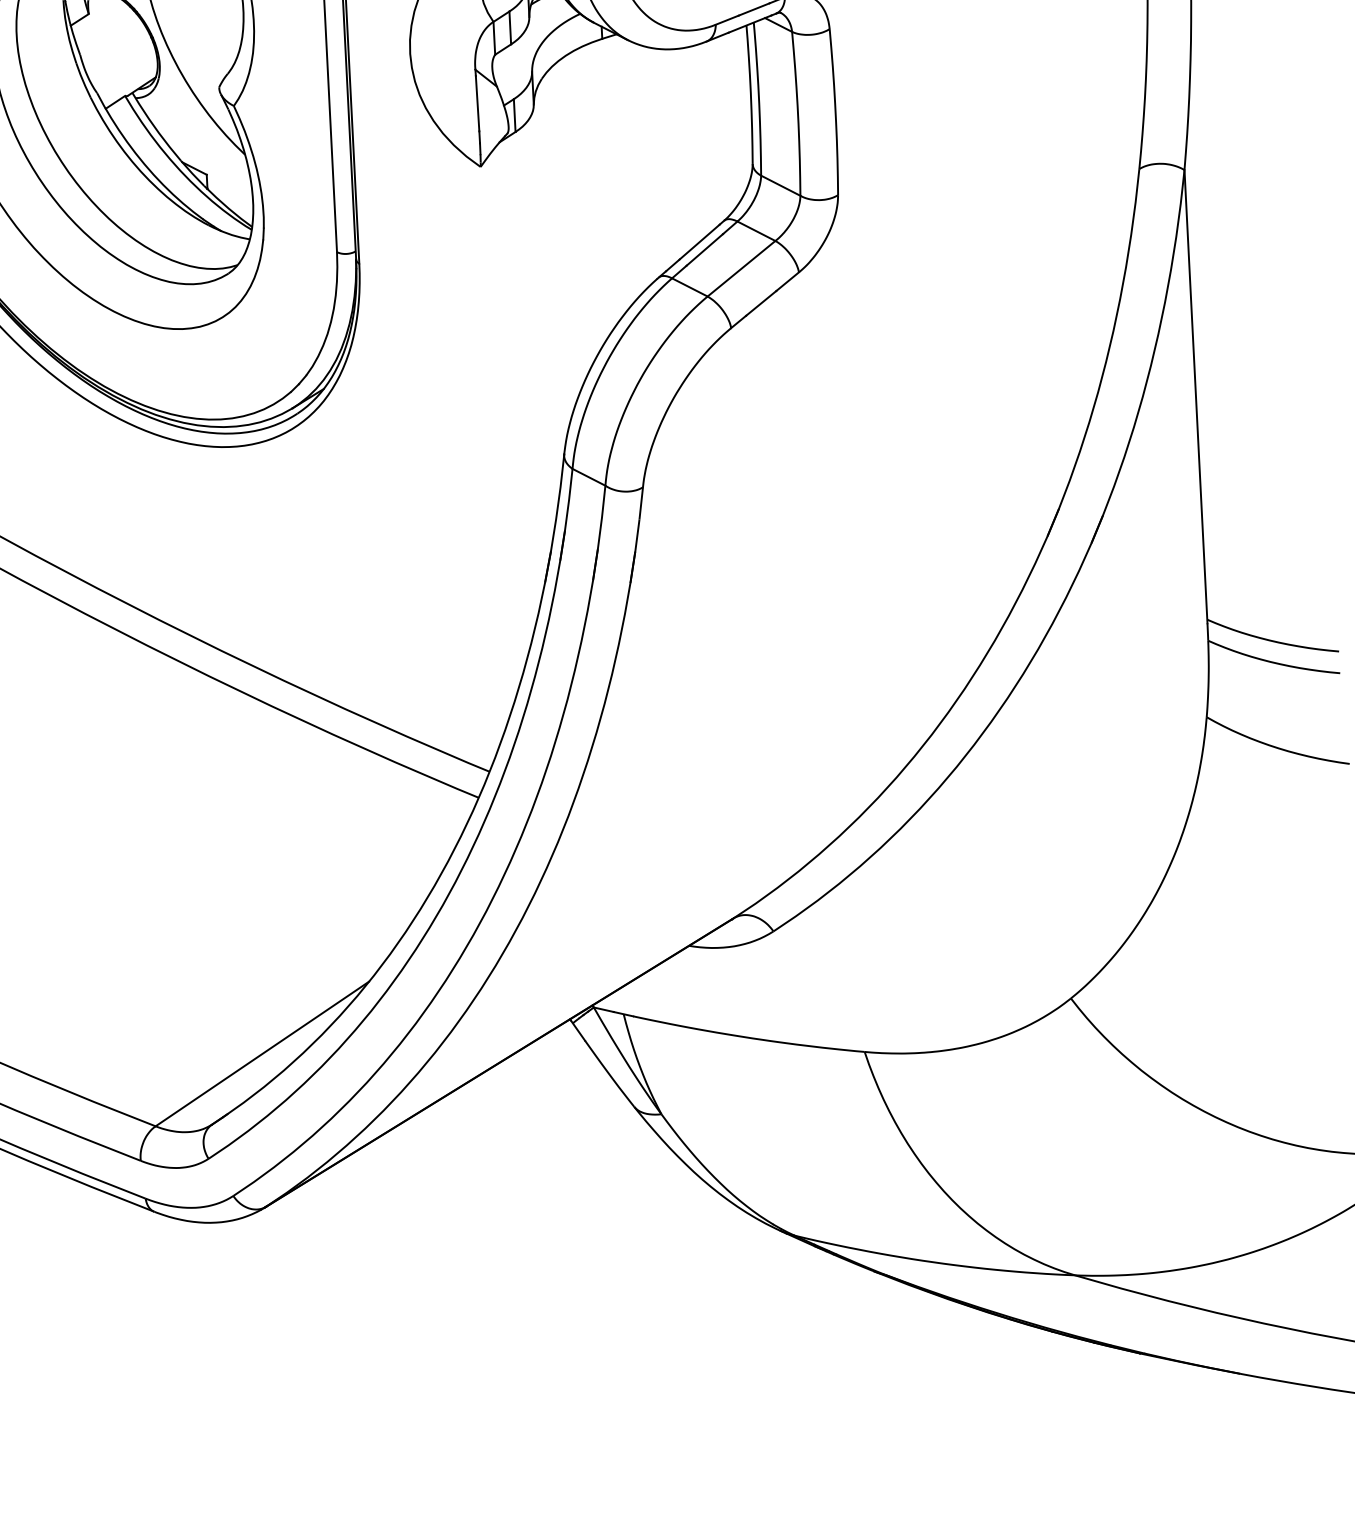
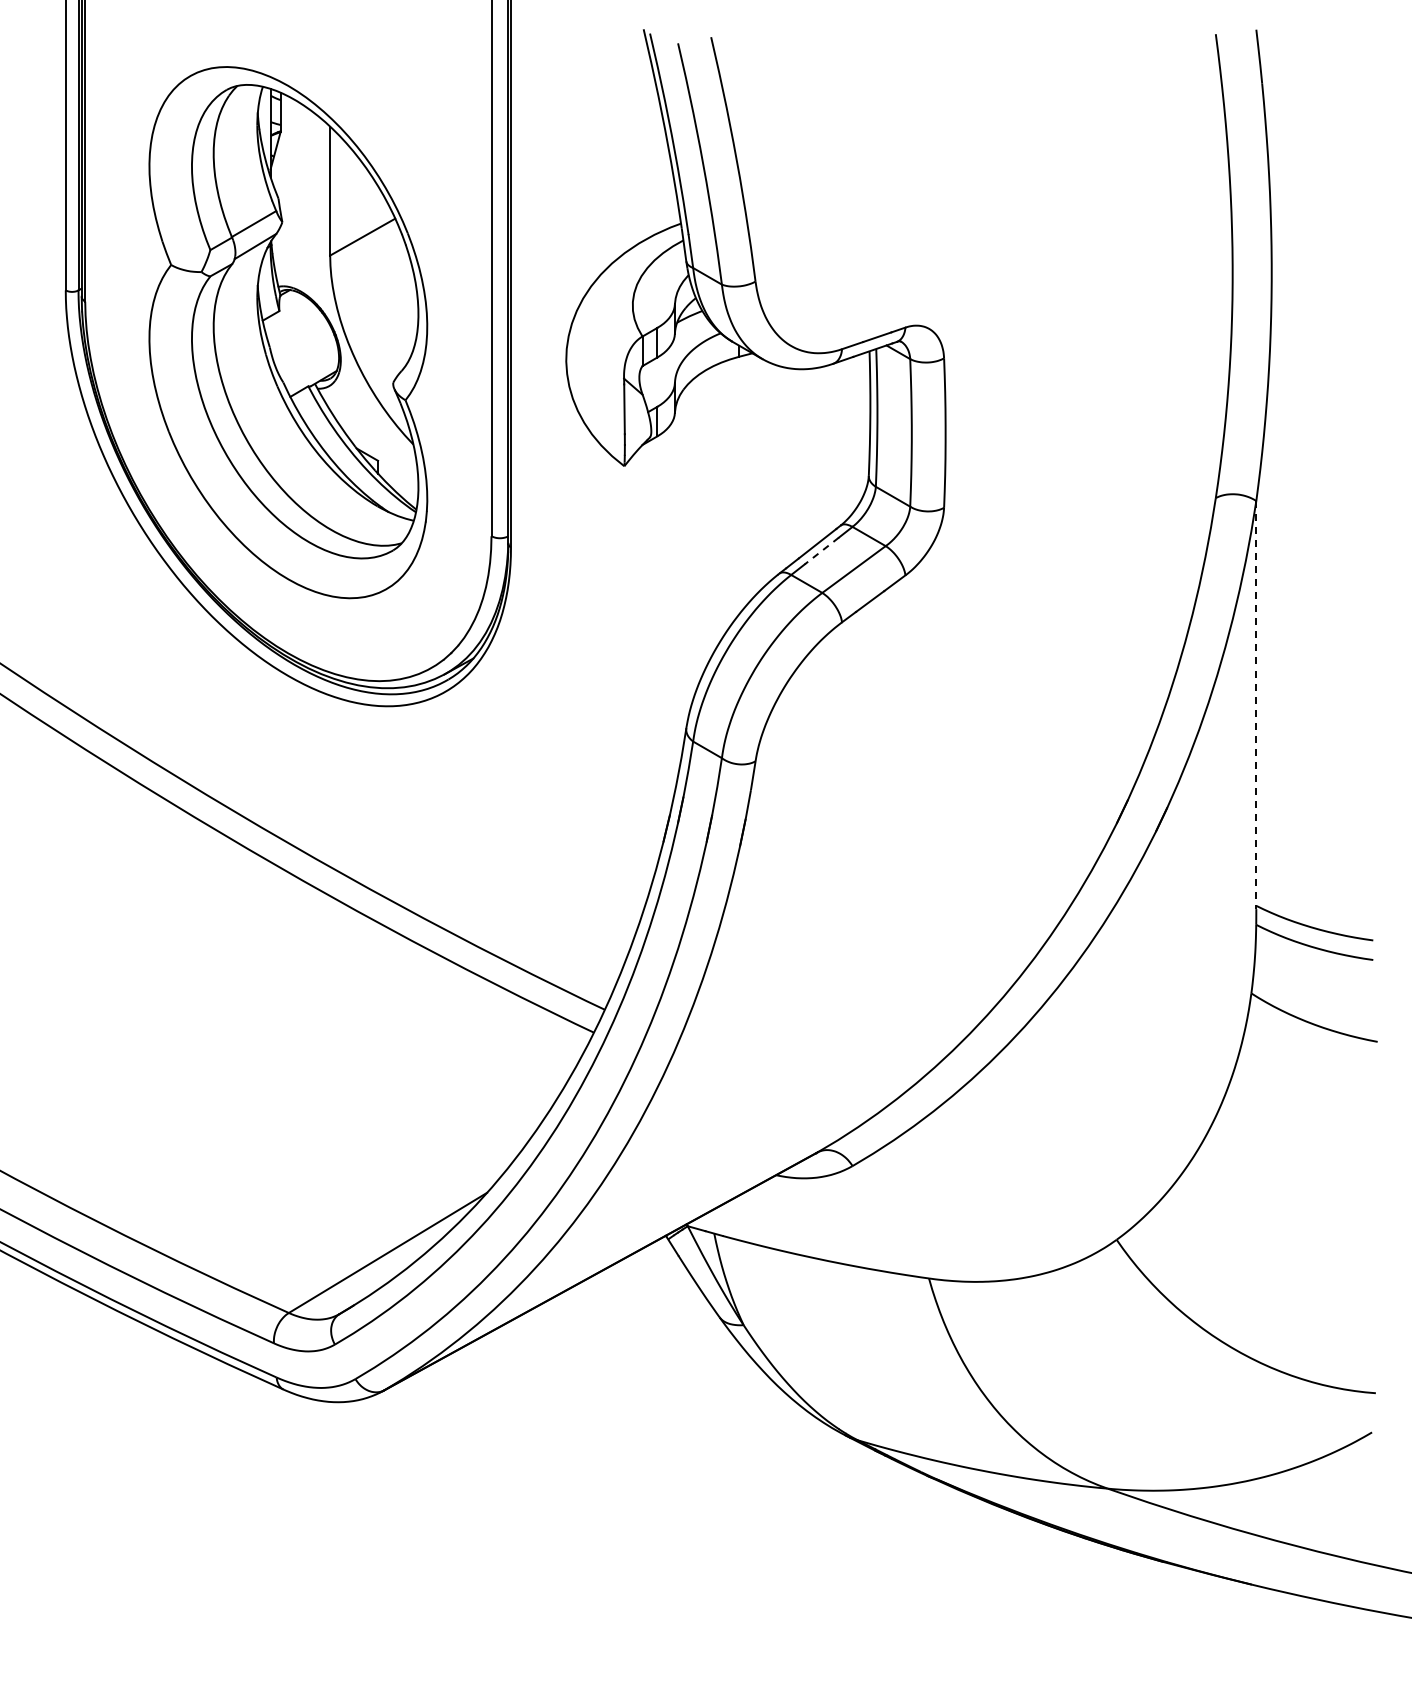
line: (704, 249) -> (821, 550), solid -> dashed
line: (1196, 397) -> (1256, 705), solid -> dashed

